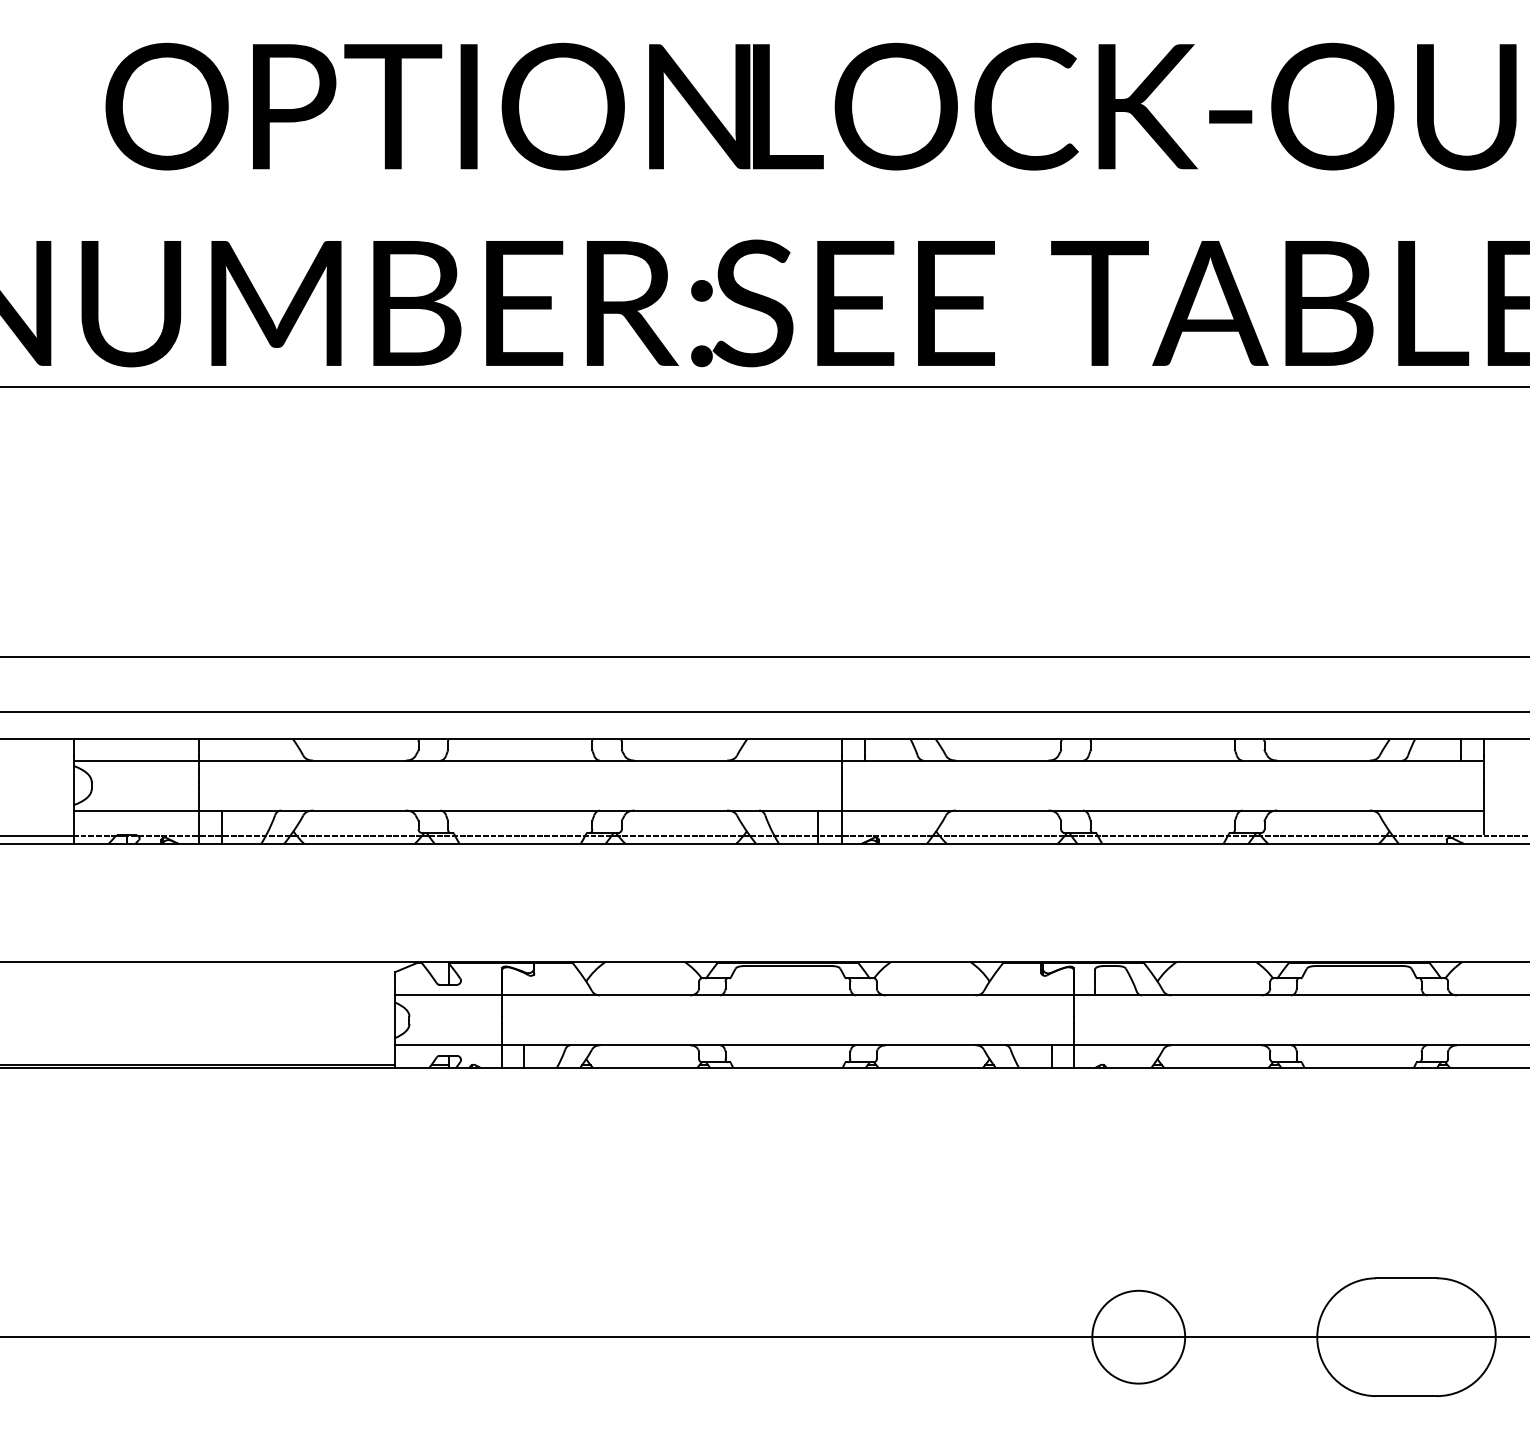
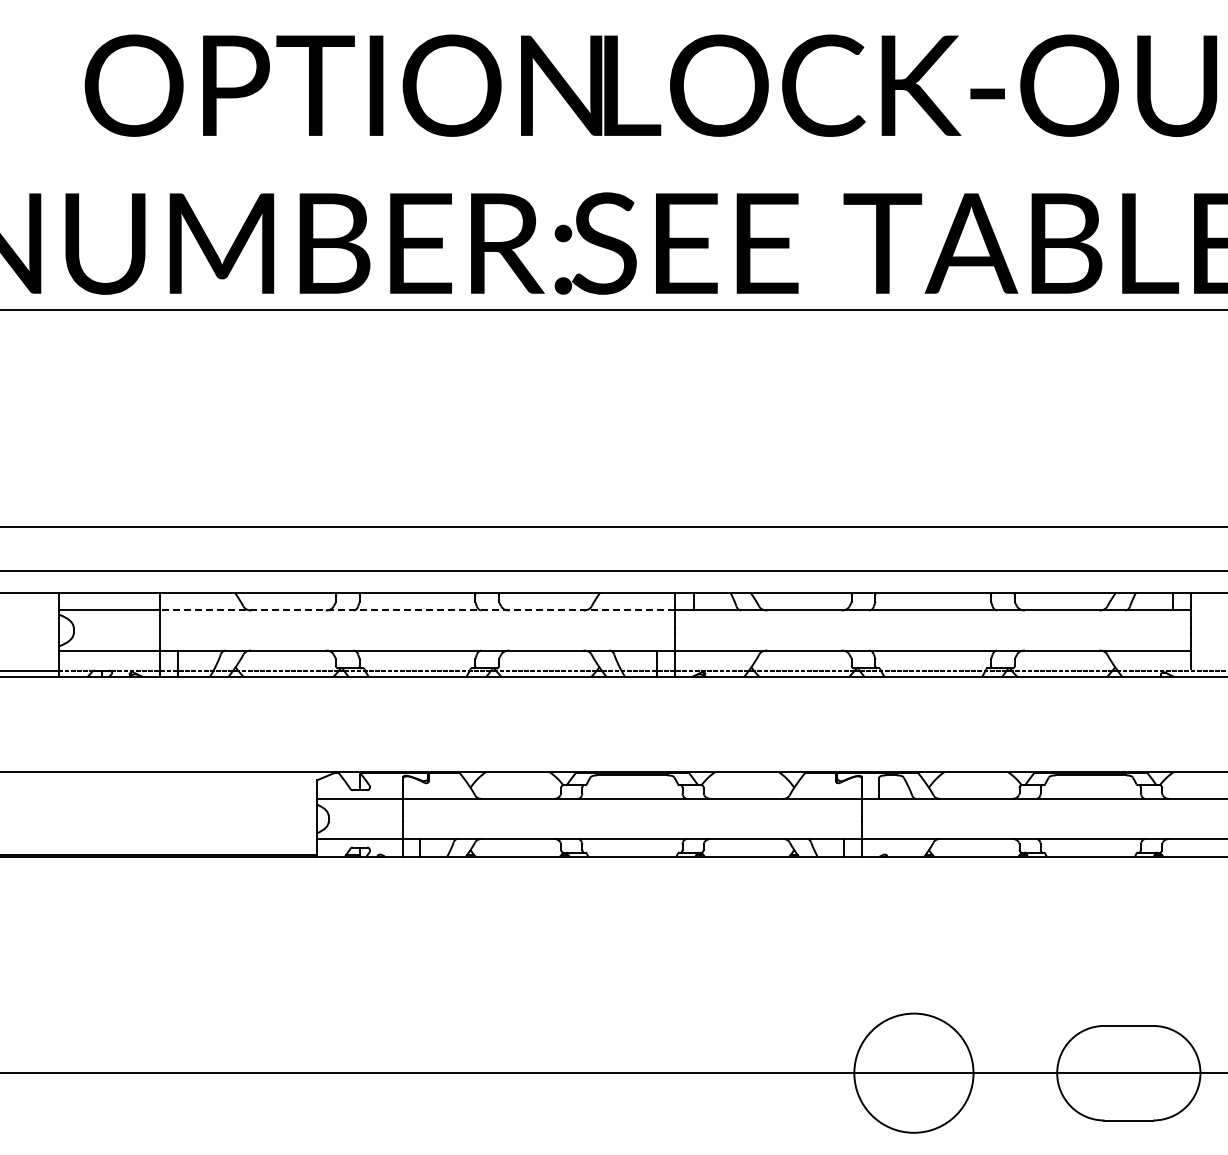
line: (520, 760) -> (417, 610), solid -> dashed
circle: (1138, 1336) -> (913, 1072), size x1.6

